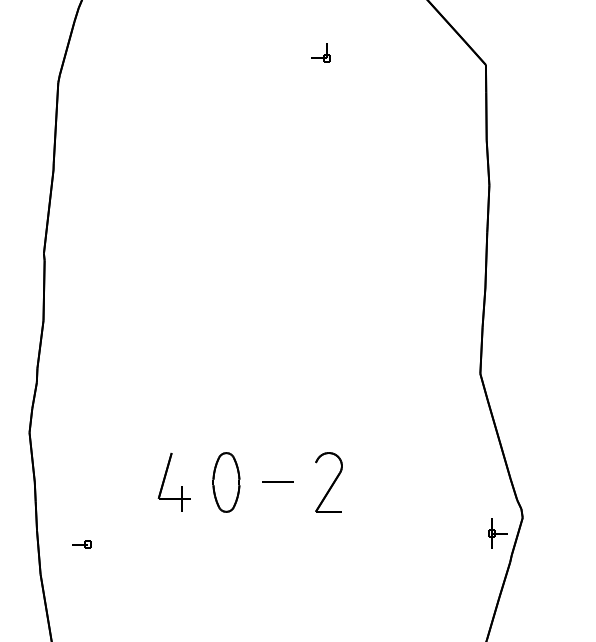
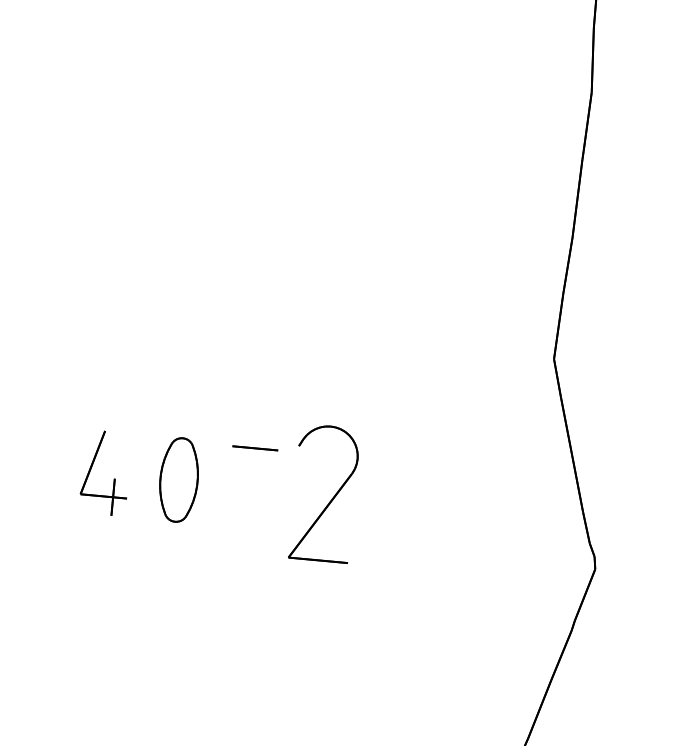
line: (277, 481) -> (255, 446), moved
part: (328, 482) -> (324, 493), size x1.6
part: (497, 533) -> (557, 588), removed

